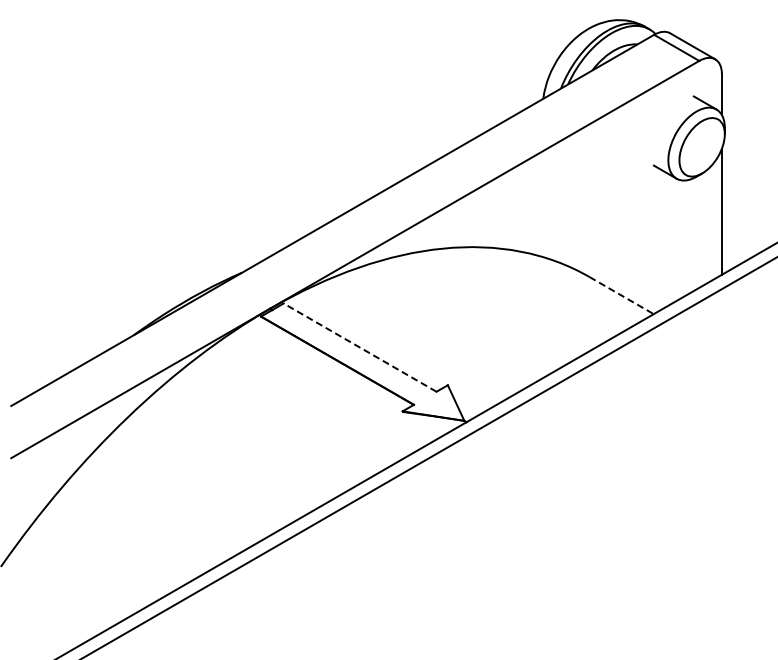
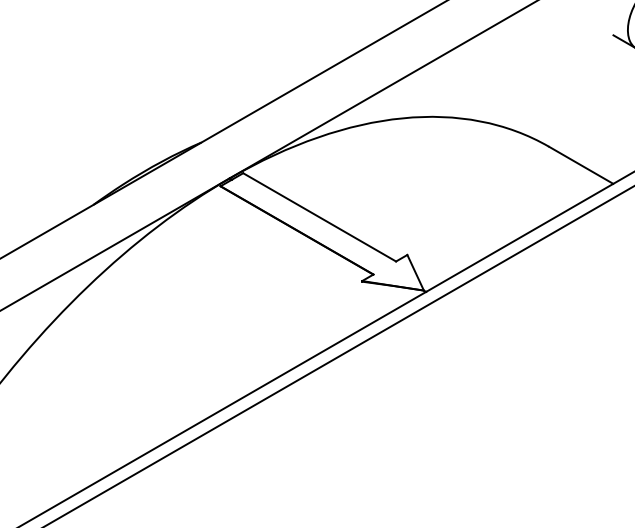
line: (622, 295) -> (582, 165), dashed -> solid
line: (359, 347) -> (319, 217), dashed -> solid

